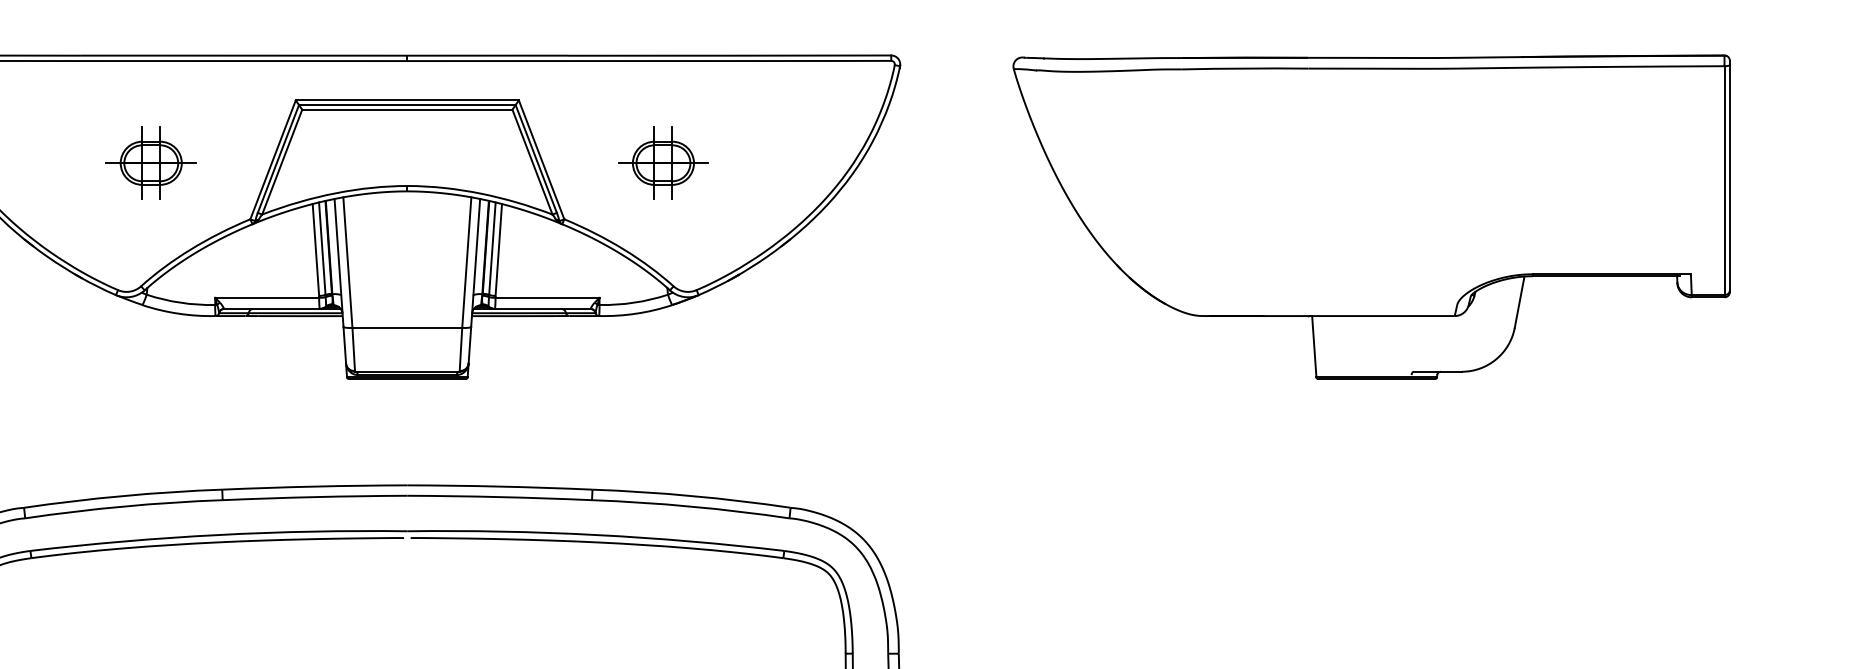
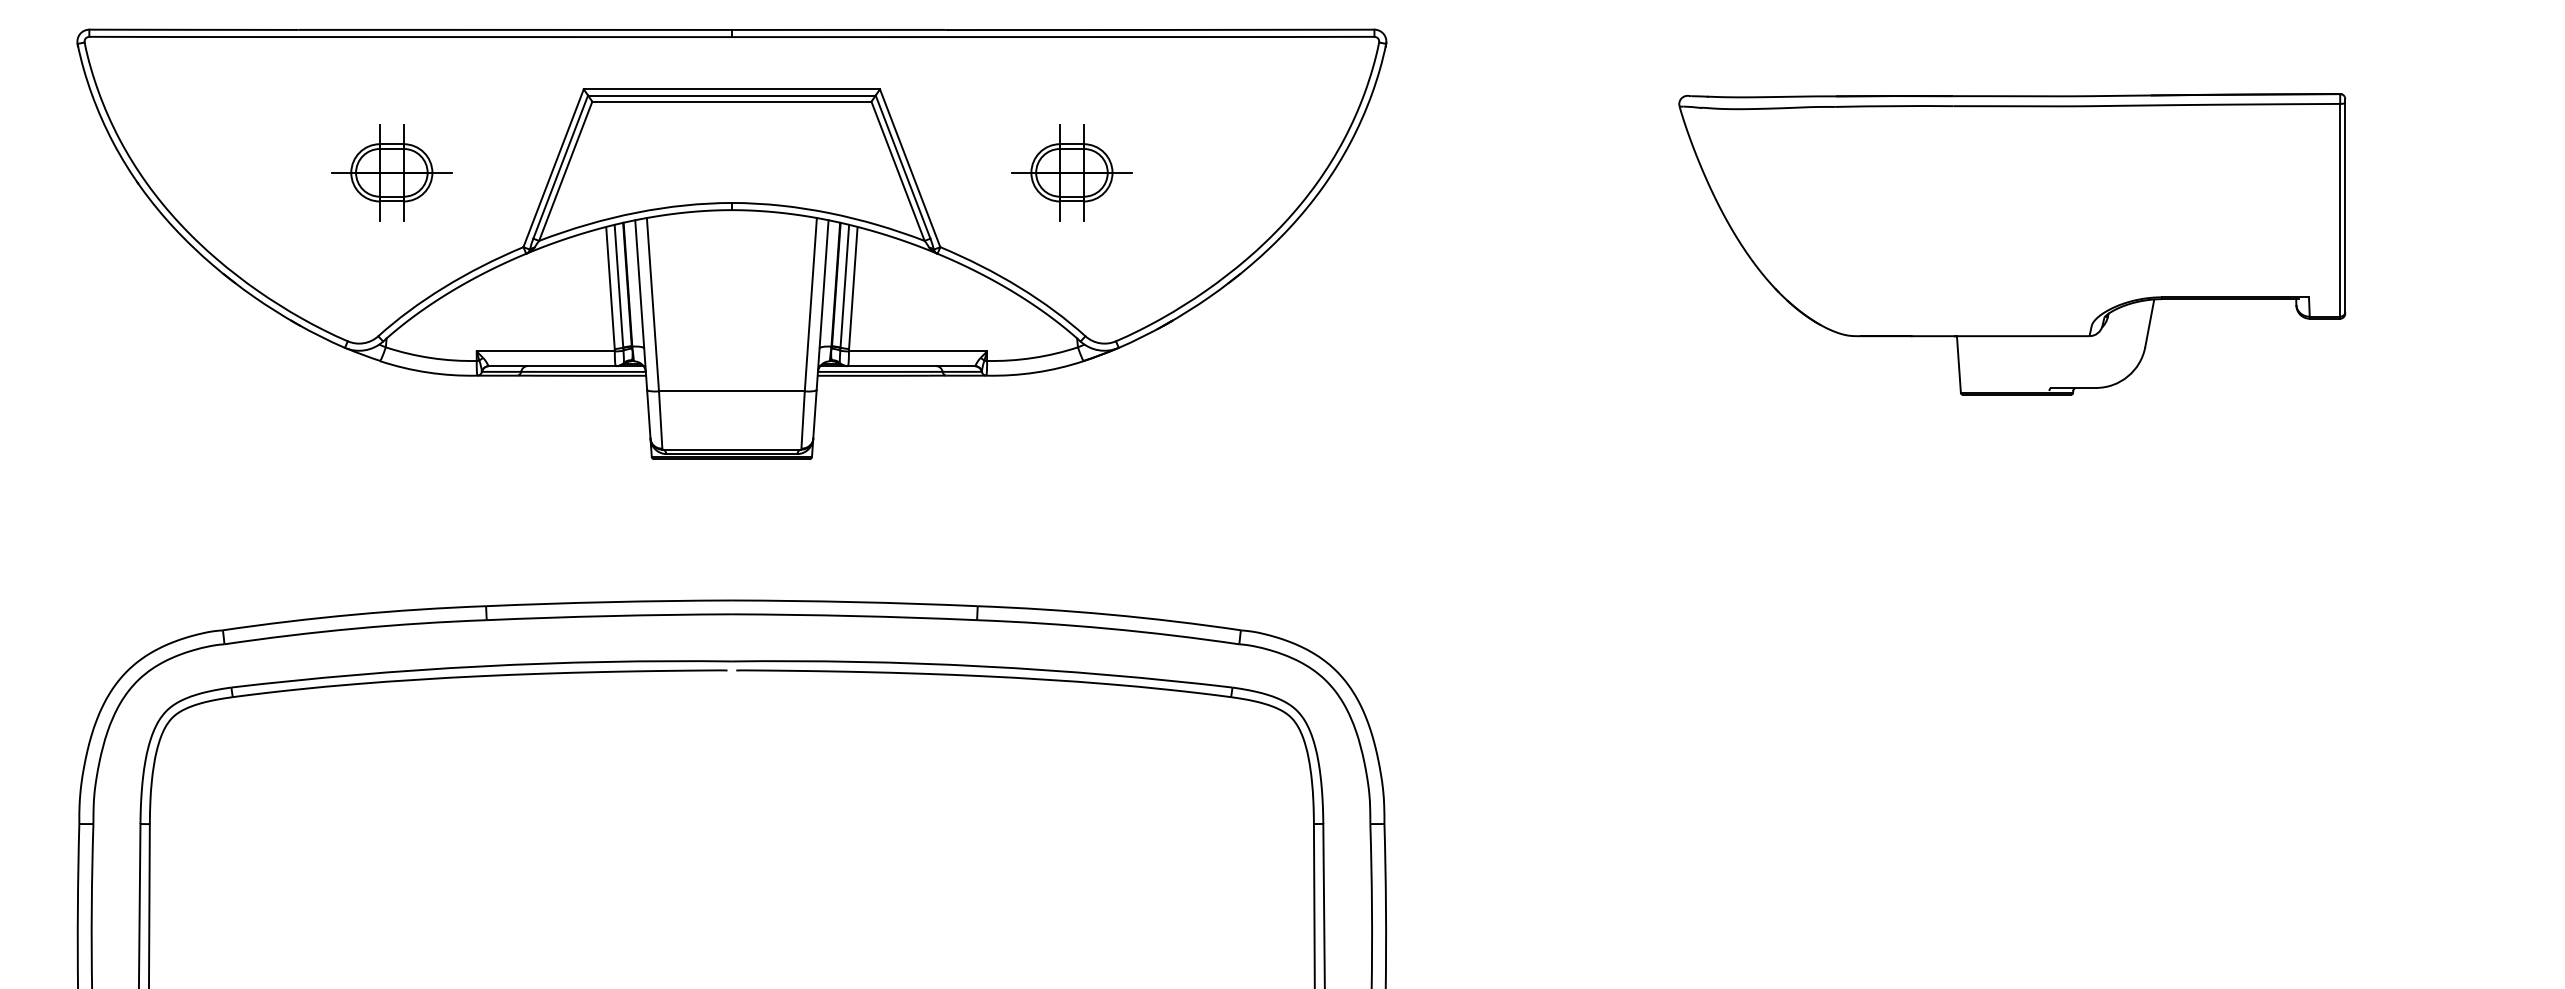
part: (1371, 216) -> (2011, 243), size x0.7

